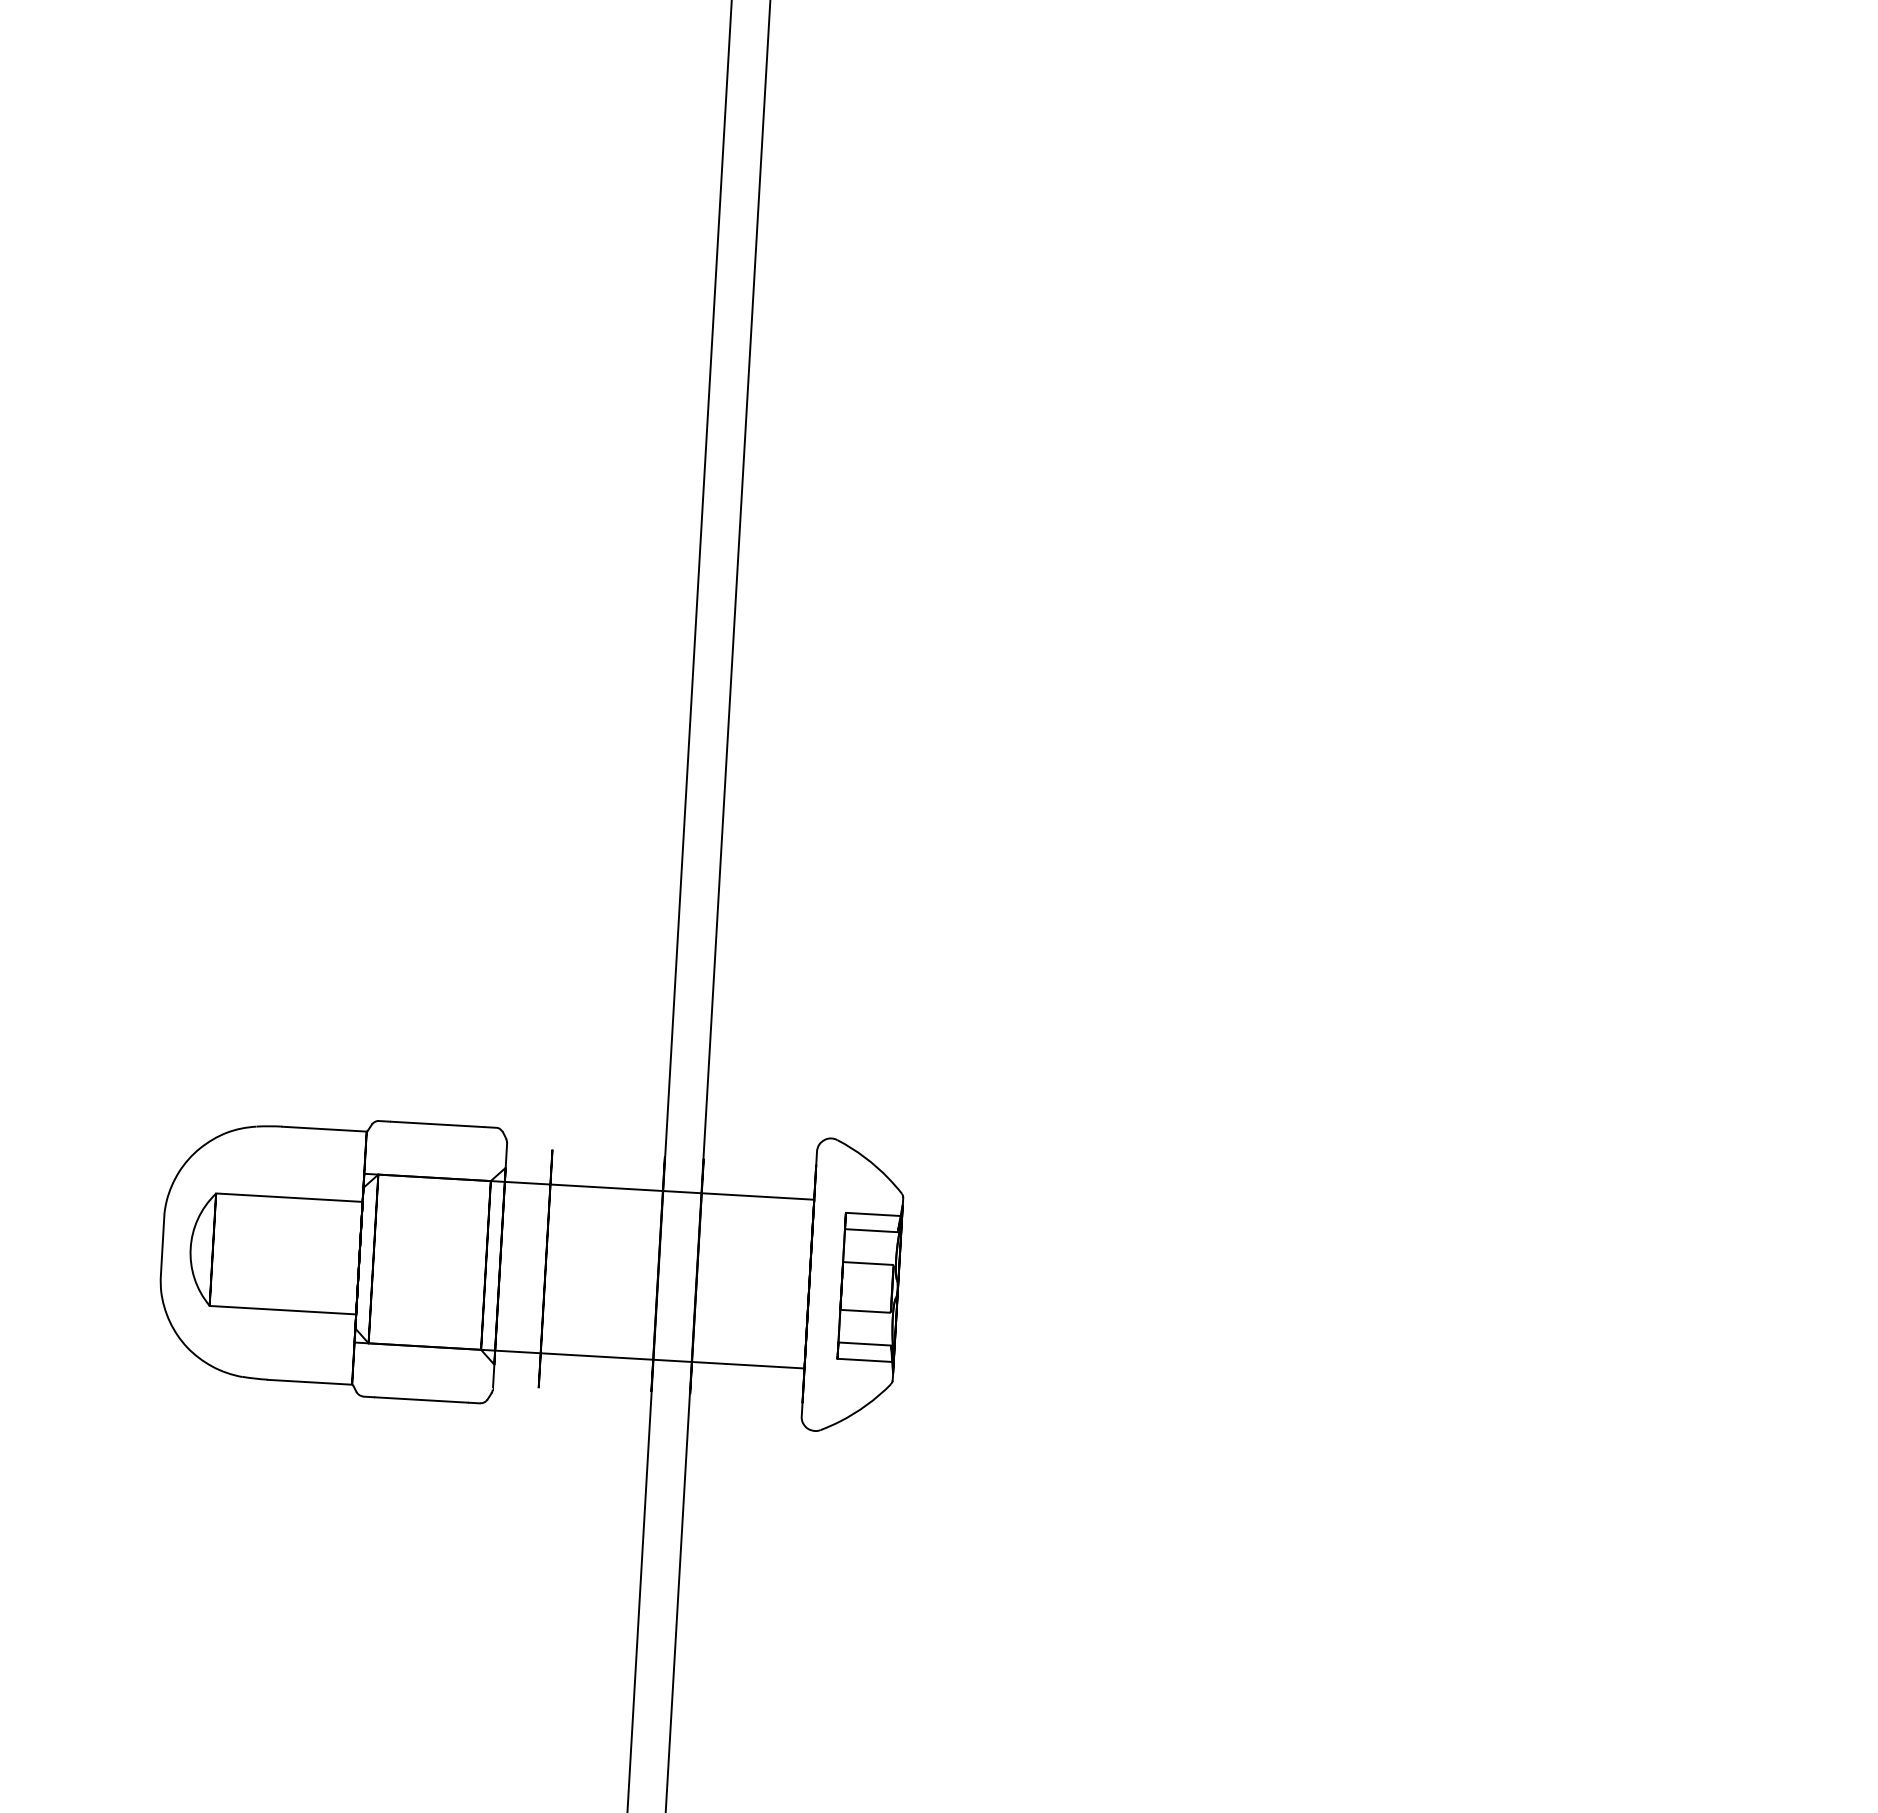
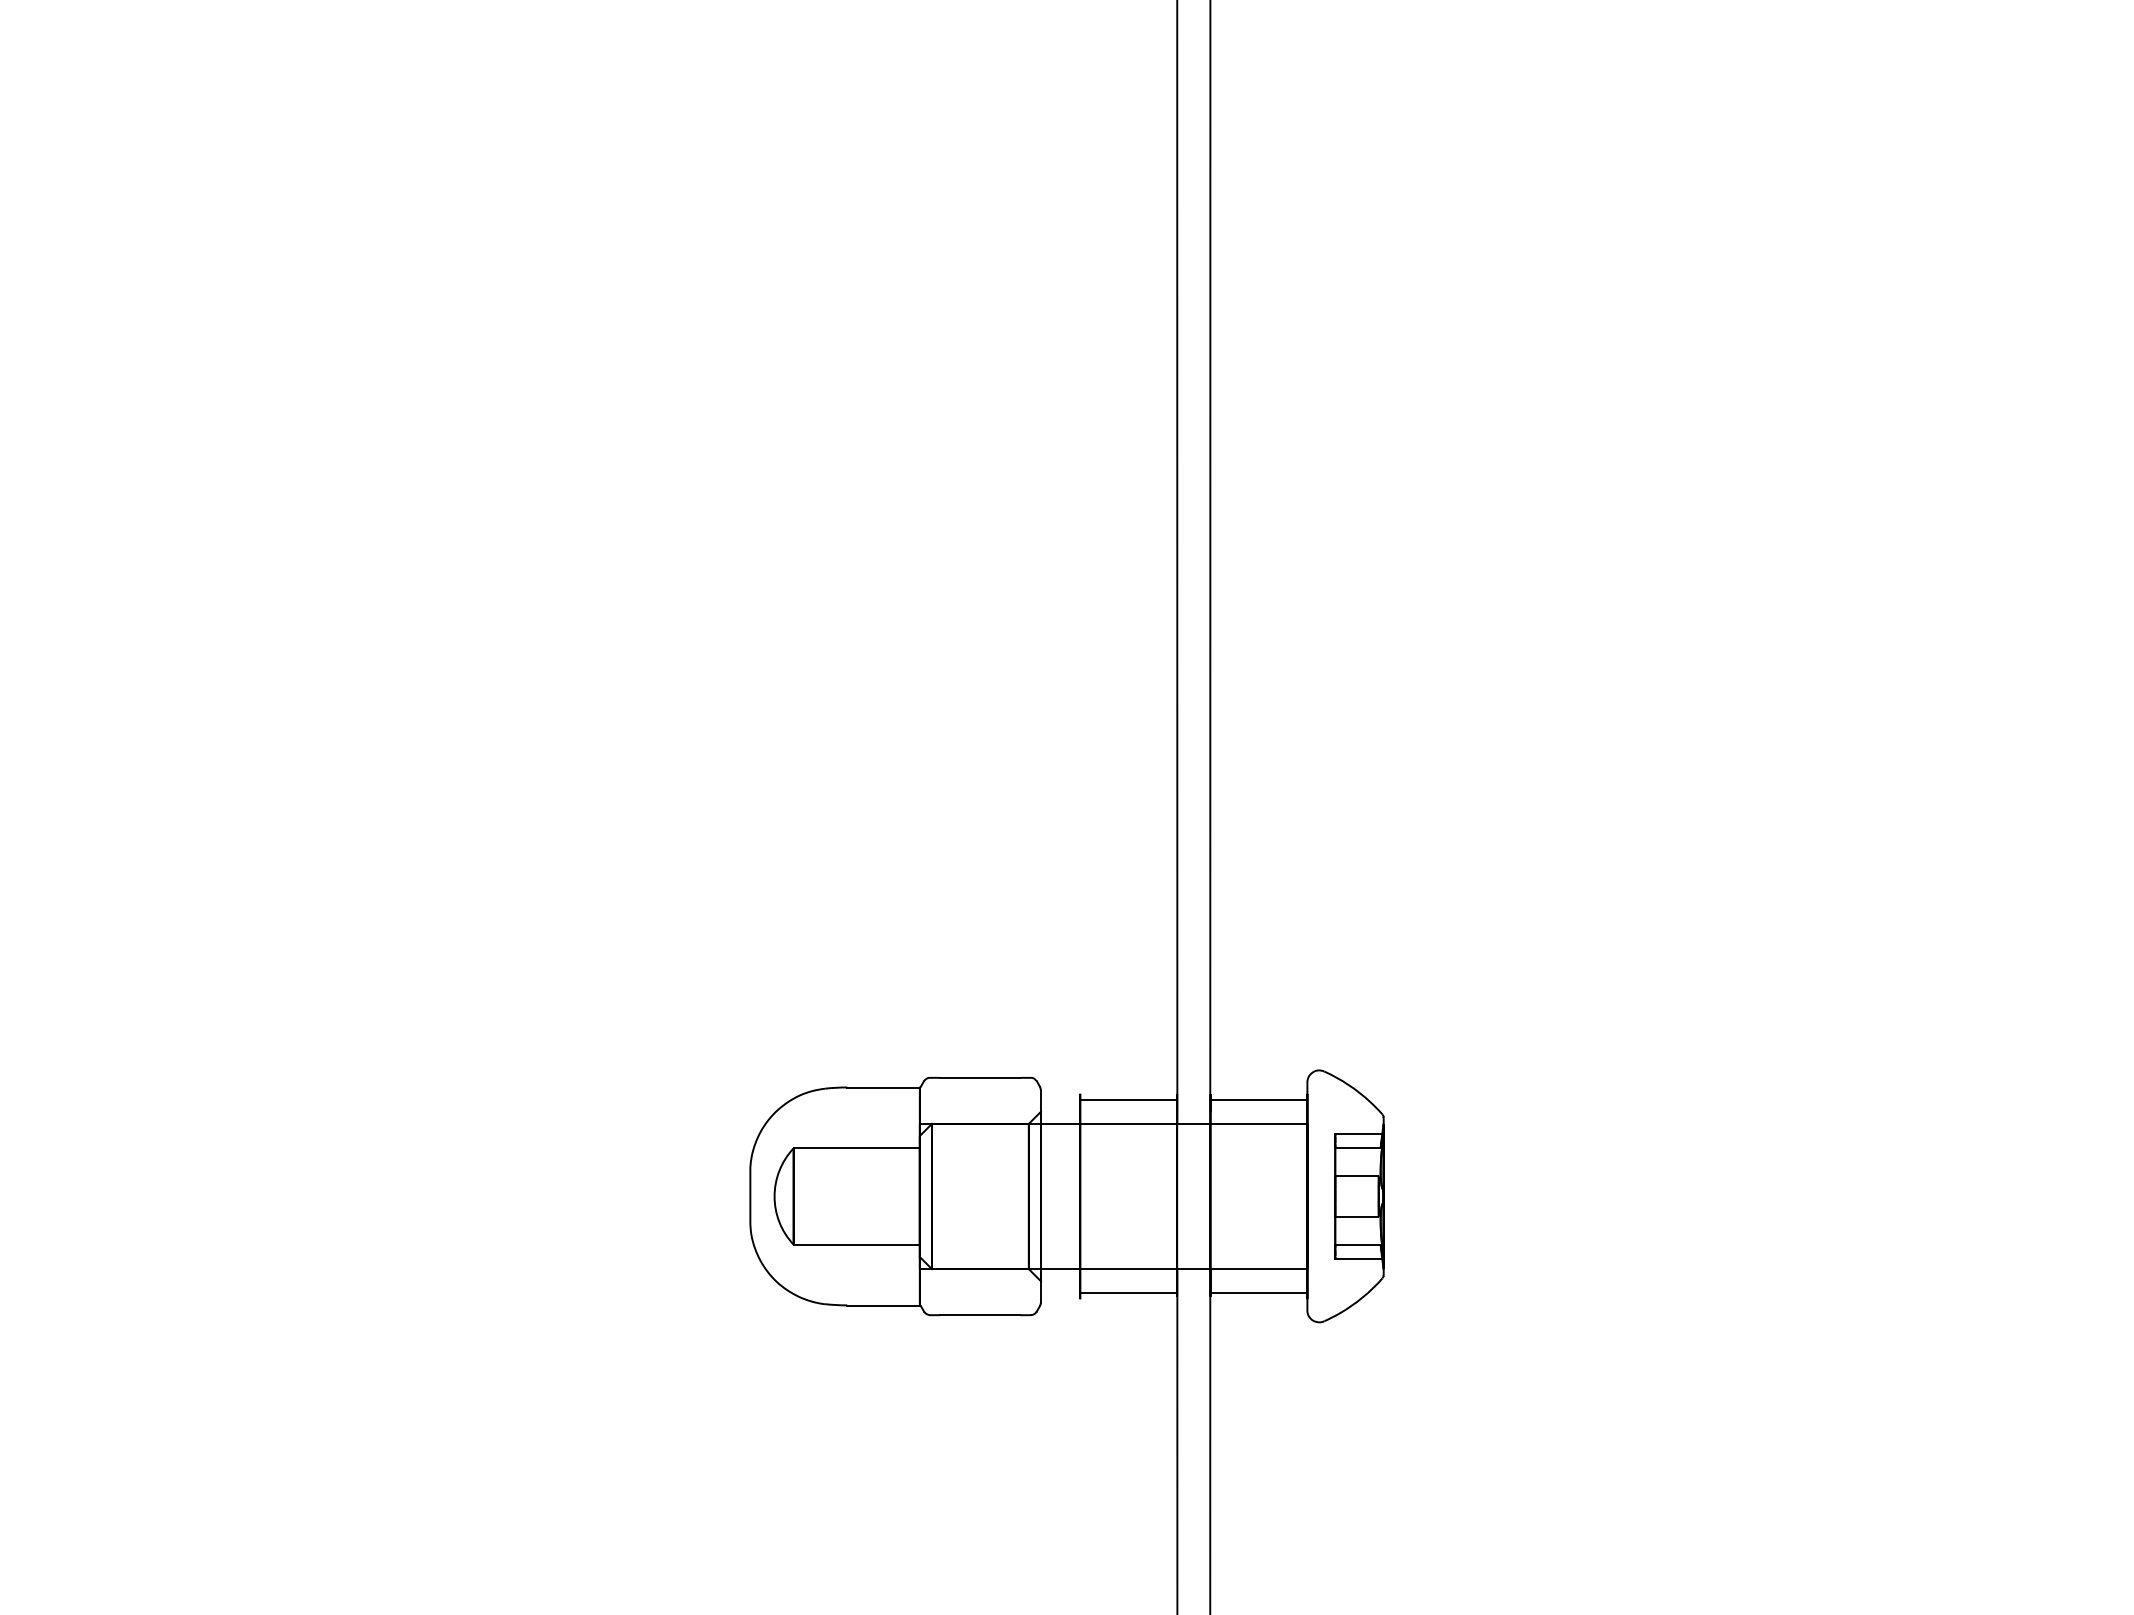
line: (608, 1159) -> (1128, 1099), added
line: (759, 1168) -> (1258, 1099), added
line: (595, 1384) -> (1128, 1293), added
line: (746, 1393) -> (1258, 1293), added

